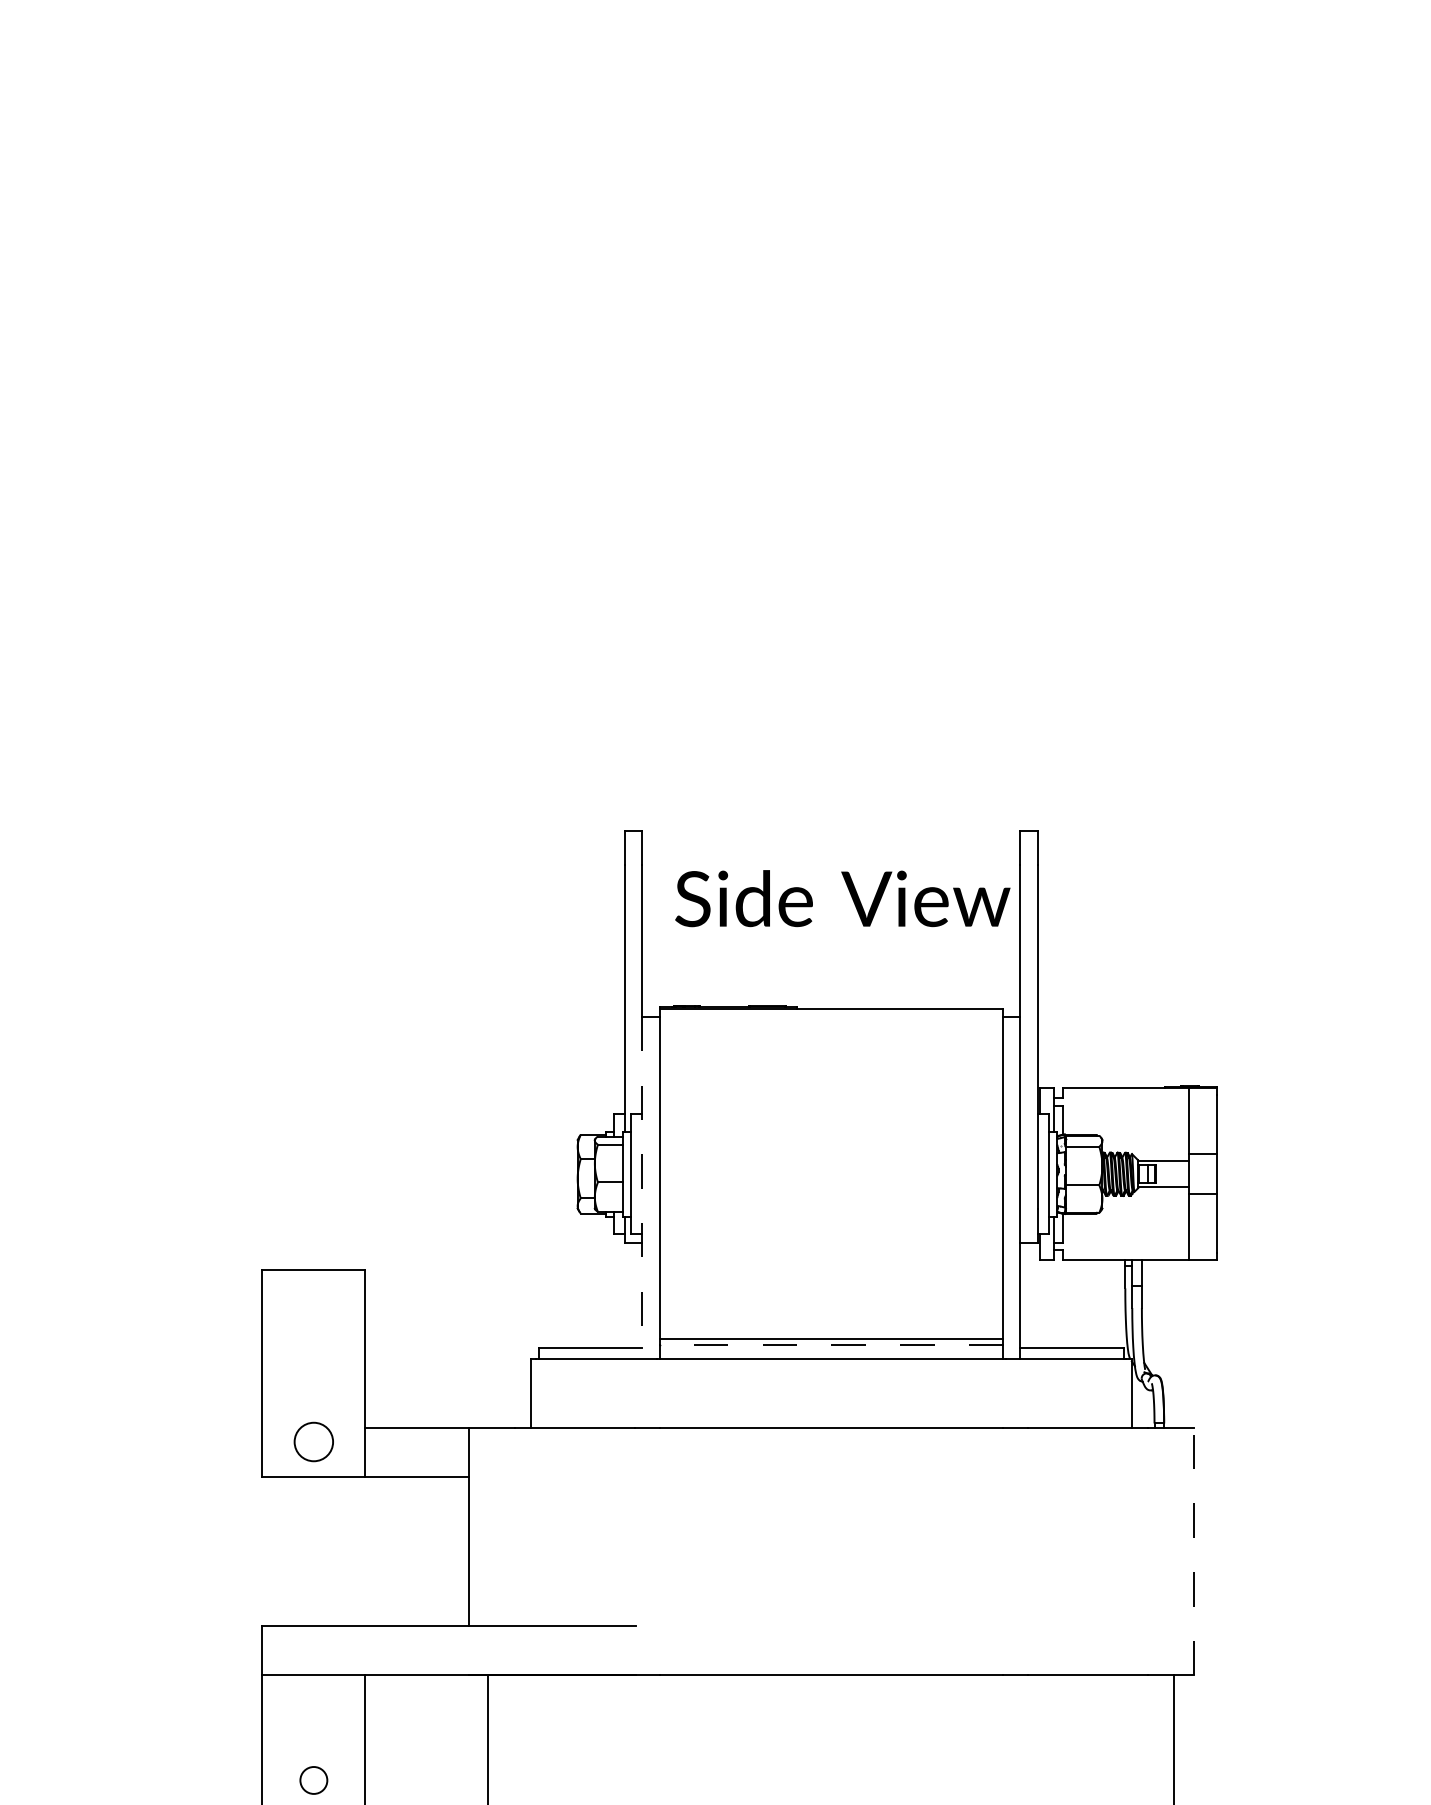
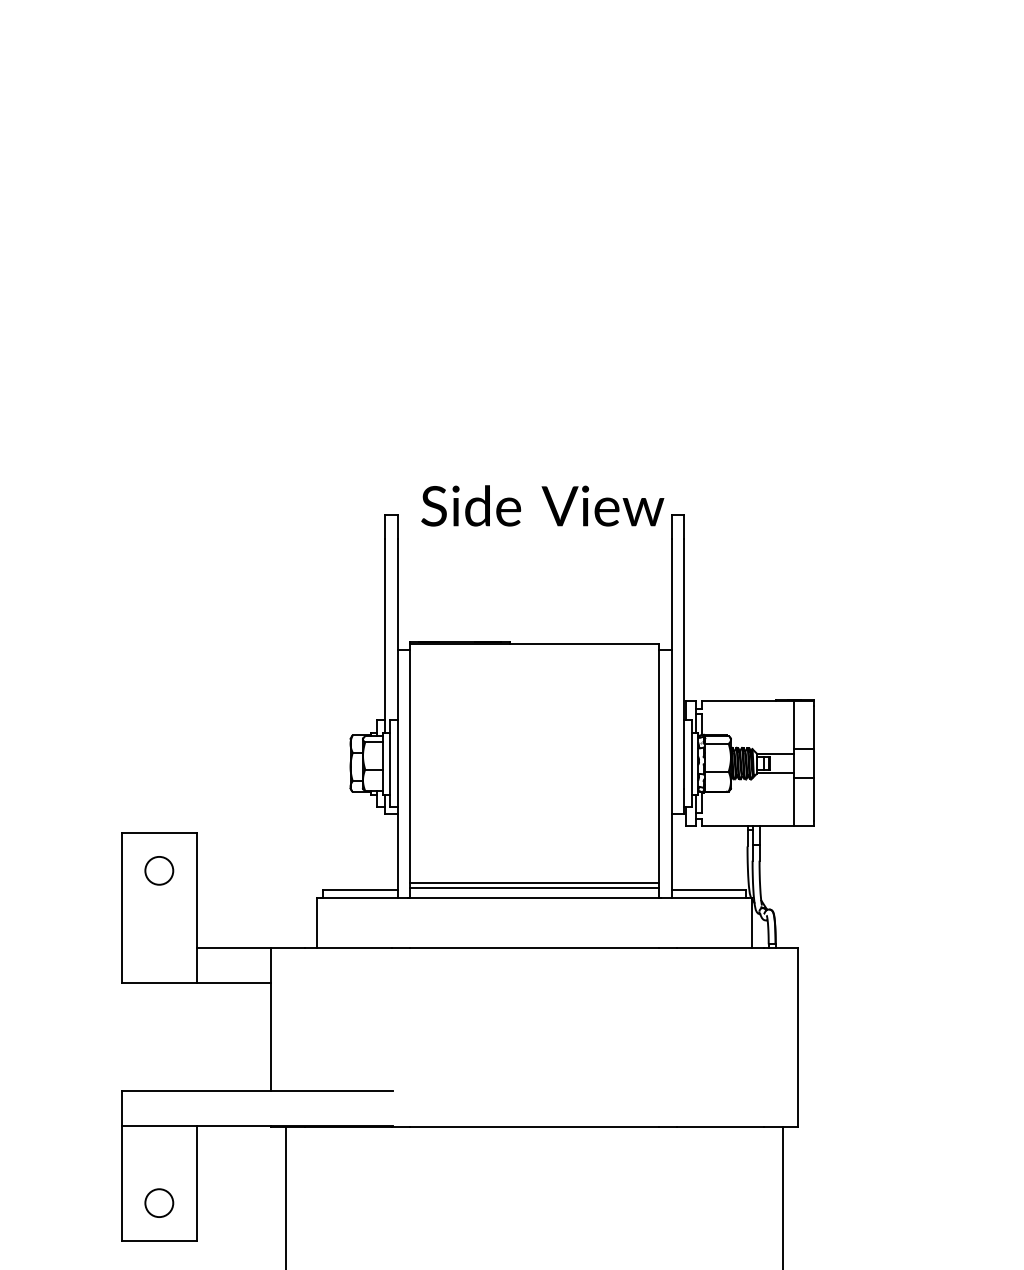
text: (842, 898) -> (542, 505), moved
line: (642, 1188) -> (397, 774), dashed -> solid
line: (831, 1345) -> (534, 887), dashed -> solid
circle: (313, 1441) -> (159, 870), moved
line: (1194, 1551) -> (797, 1037), dashed -> solid
circle: (313, 1780) -> (159, 1203), size x1.43

